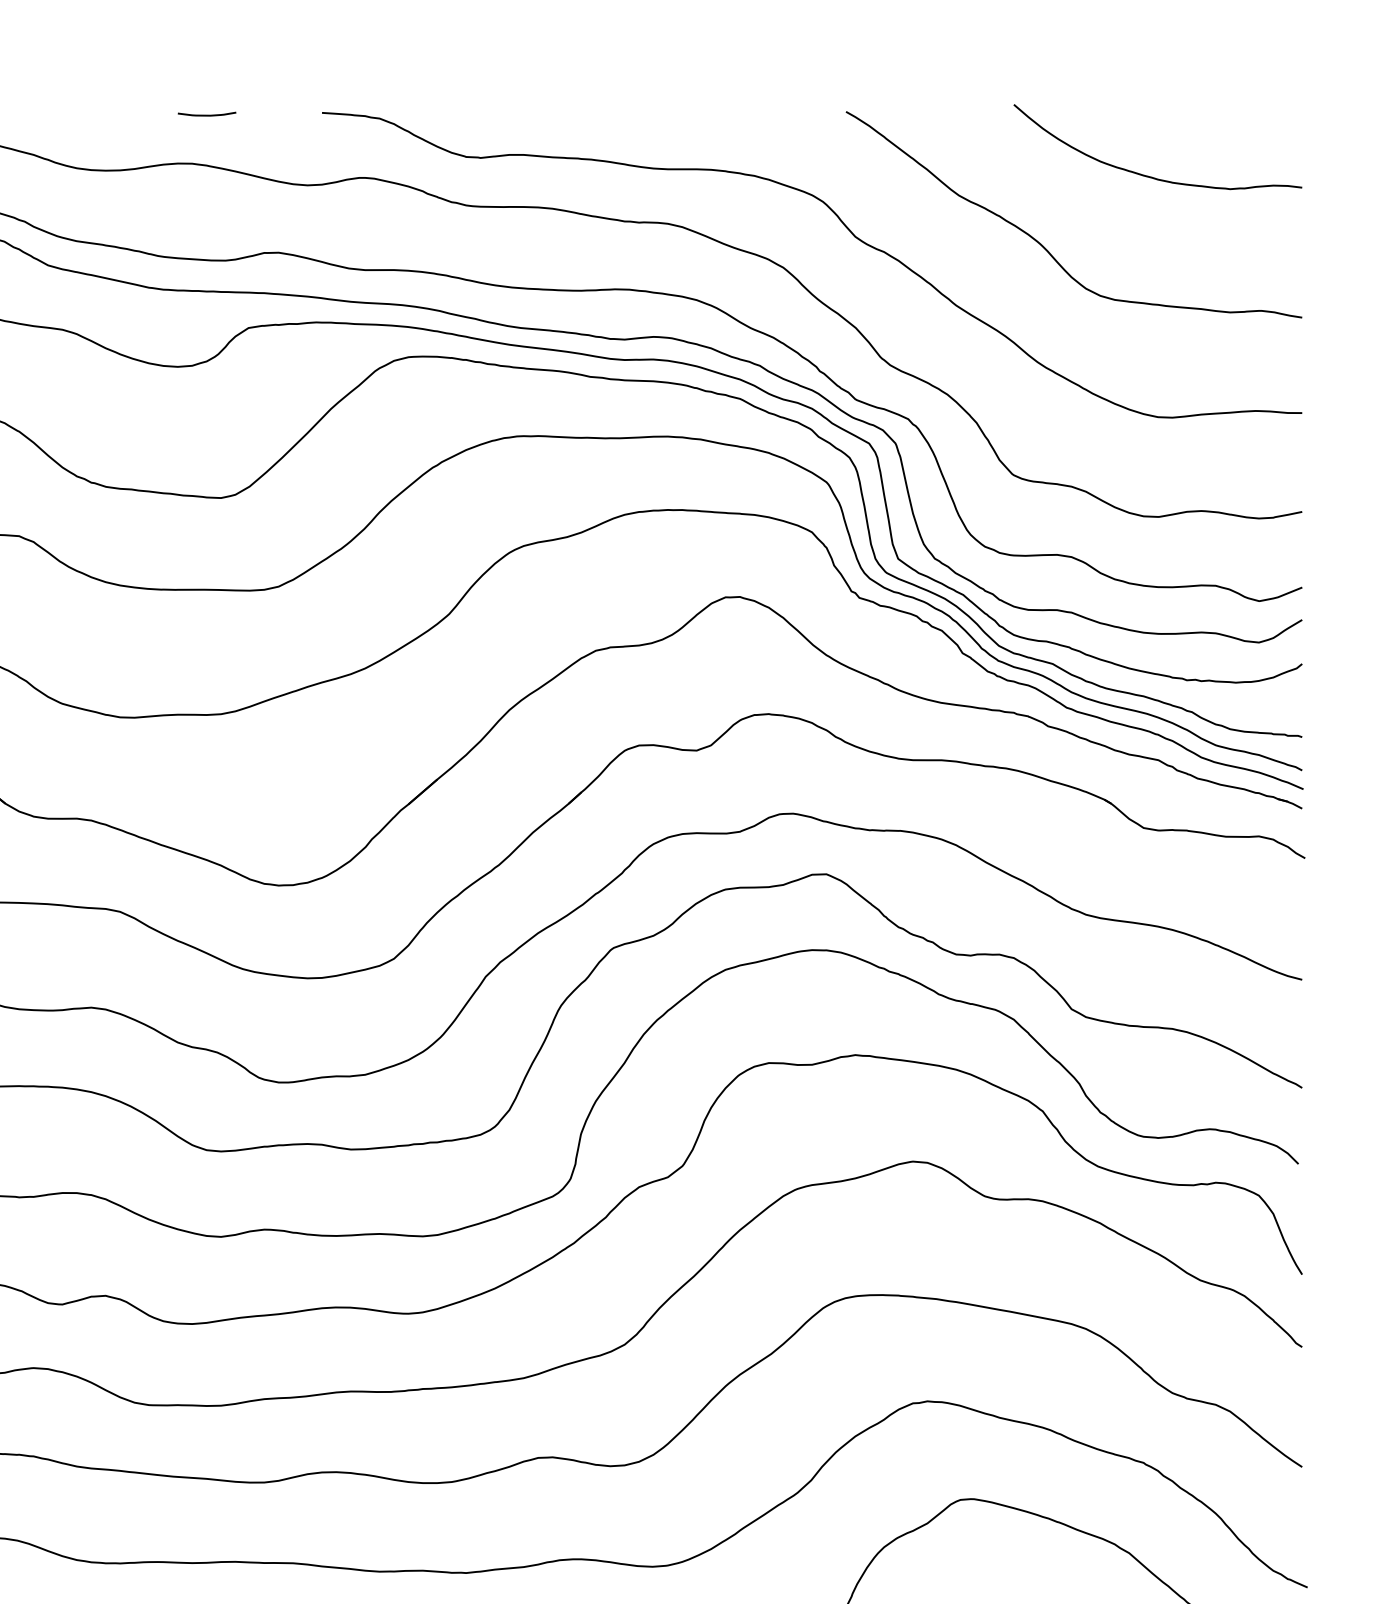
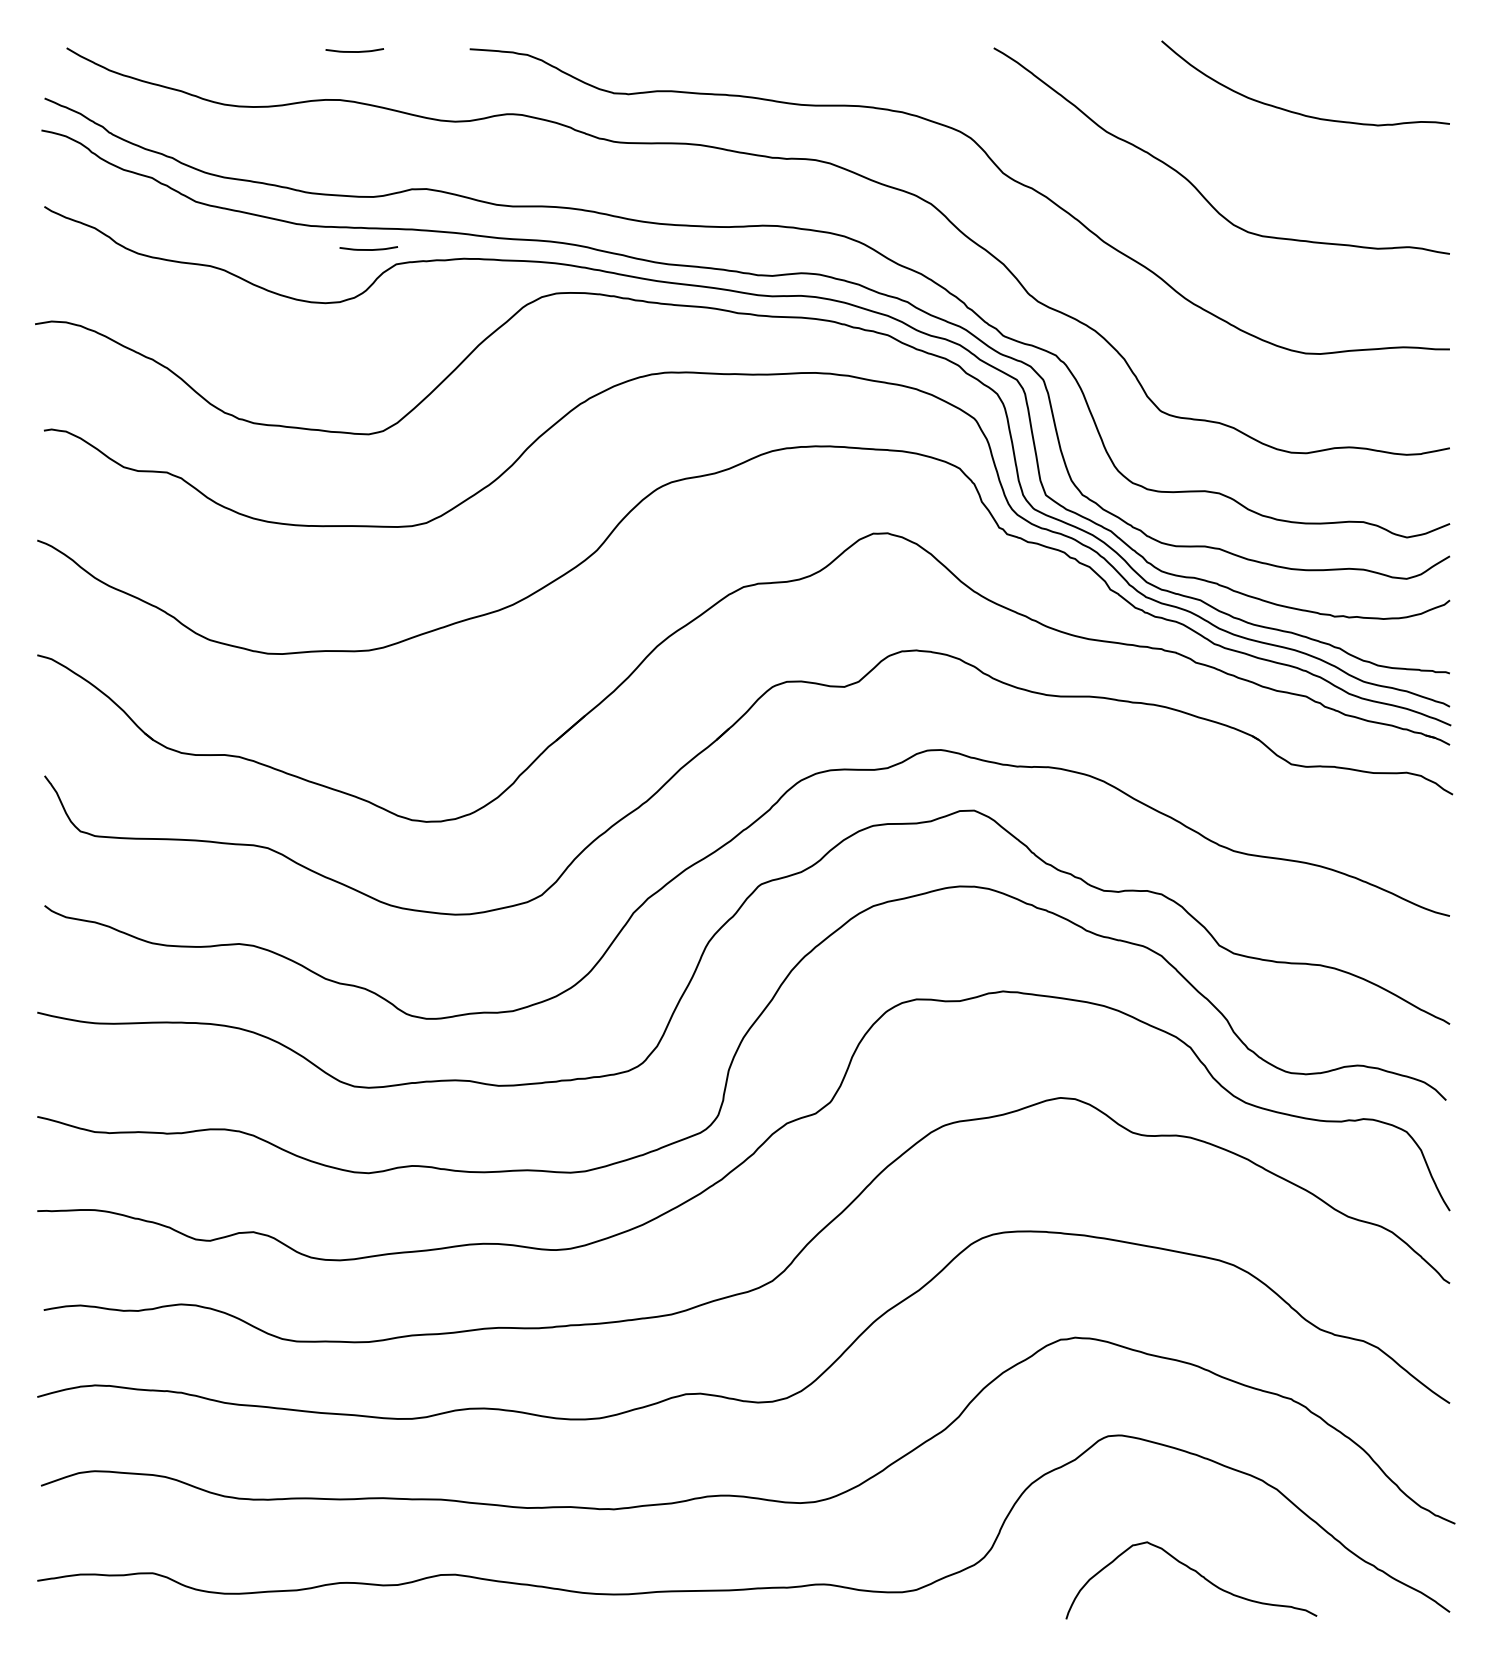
curve: (220, 313) -> (368, 249), added

